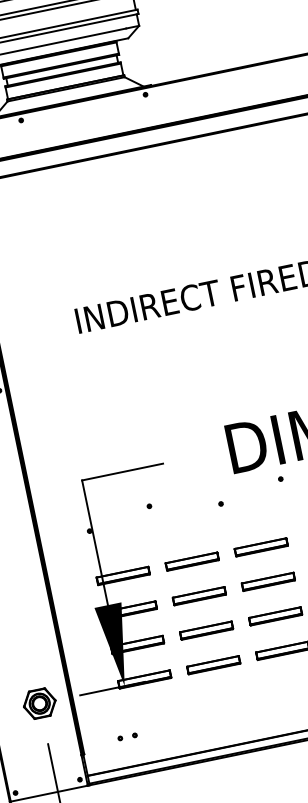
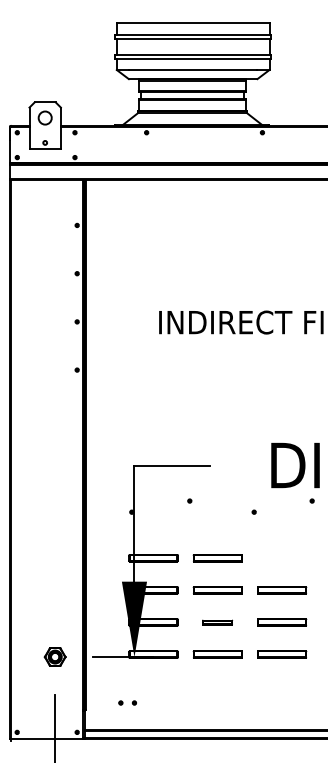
part: (261, 547) -> (282, 558), removed
part: (206, 630) -> (217, 622), size x0.6
part: (38, 703) -> (54, 656), size x0.7

